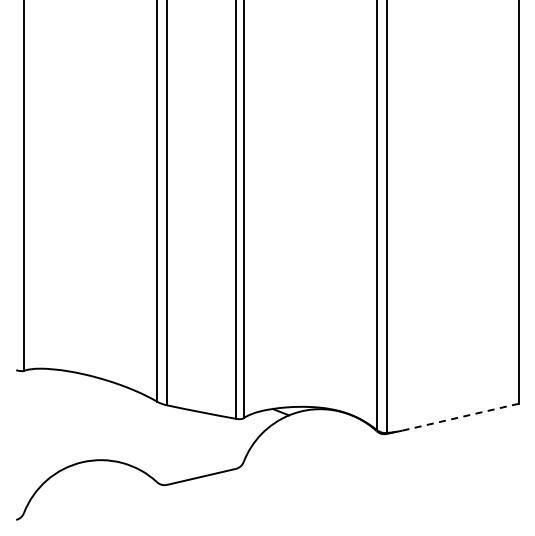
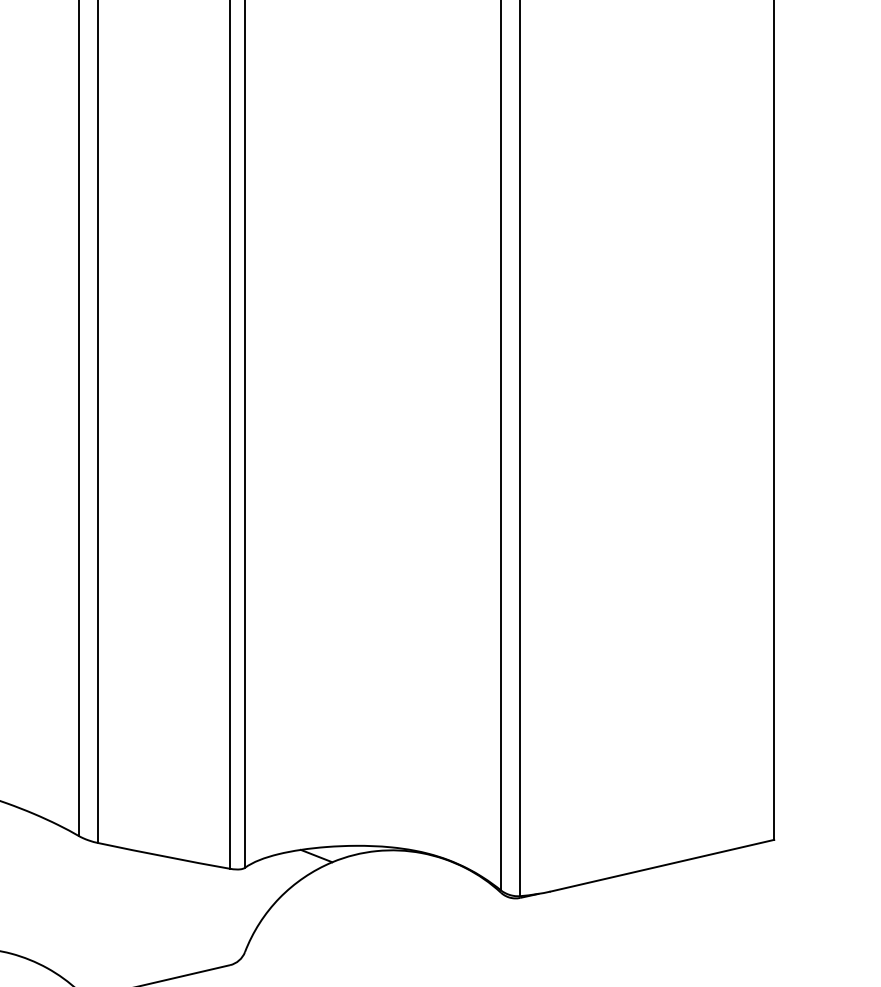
line: (460, 417) -> (662, 866), dashed -> solid

